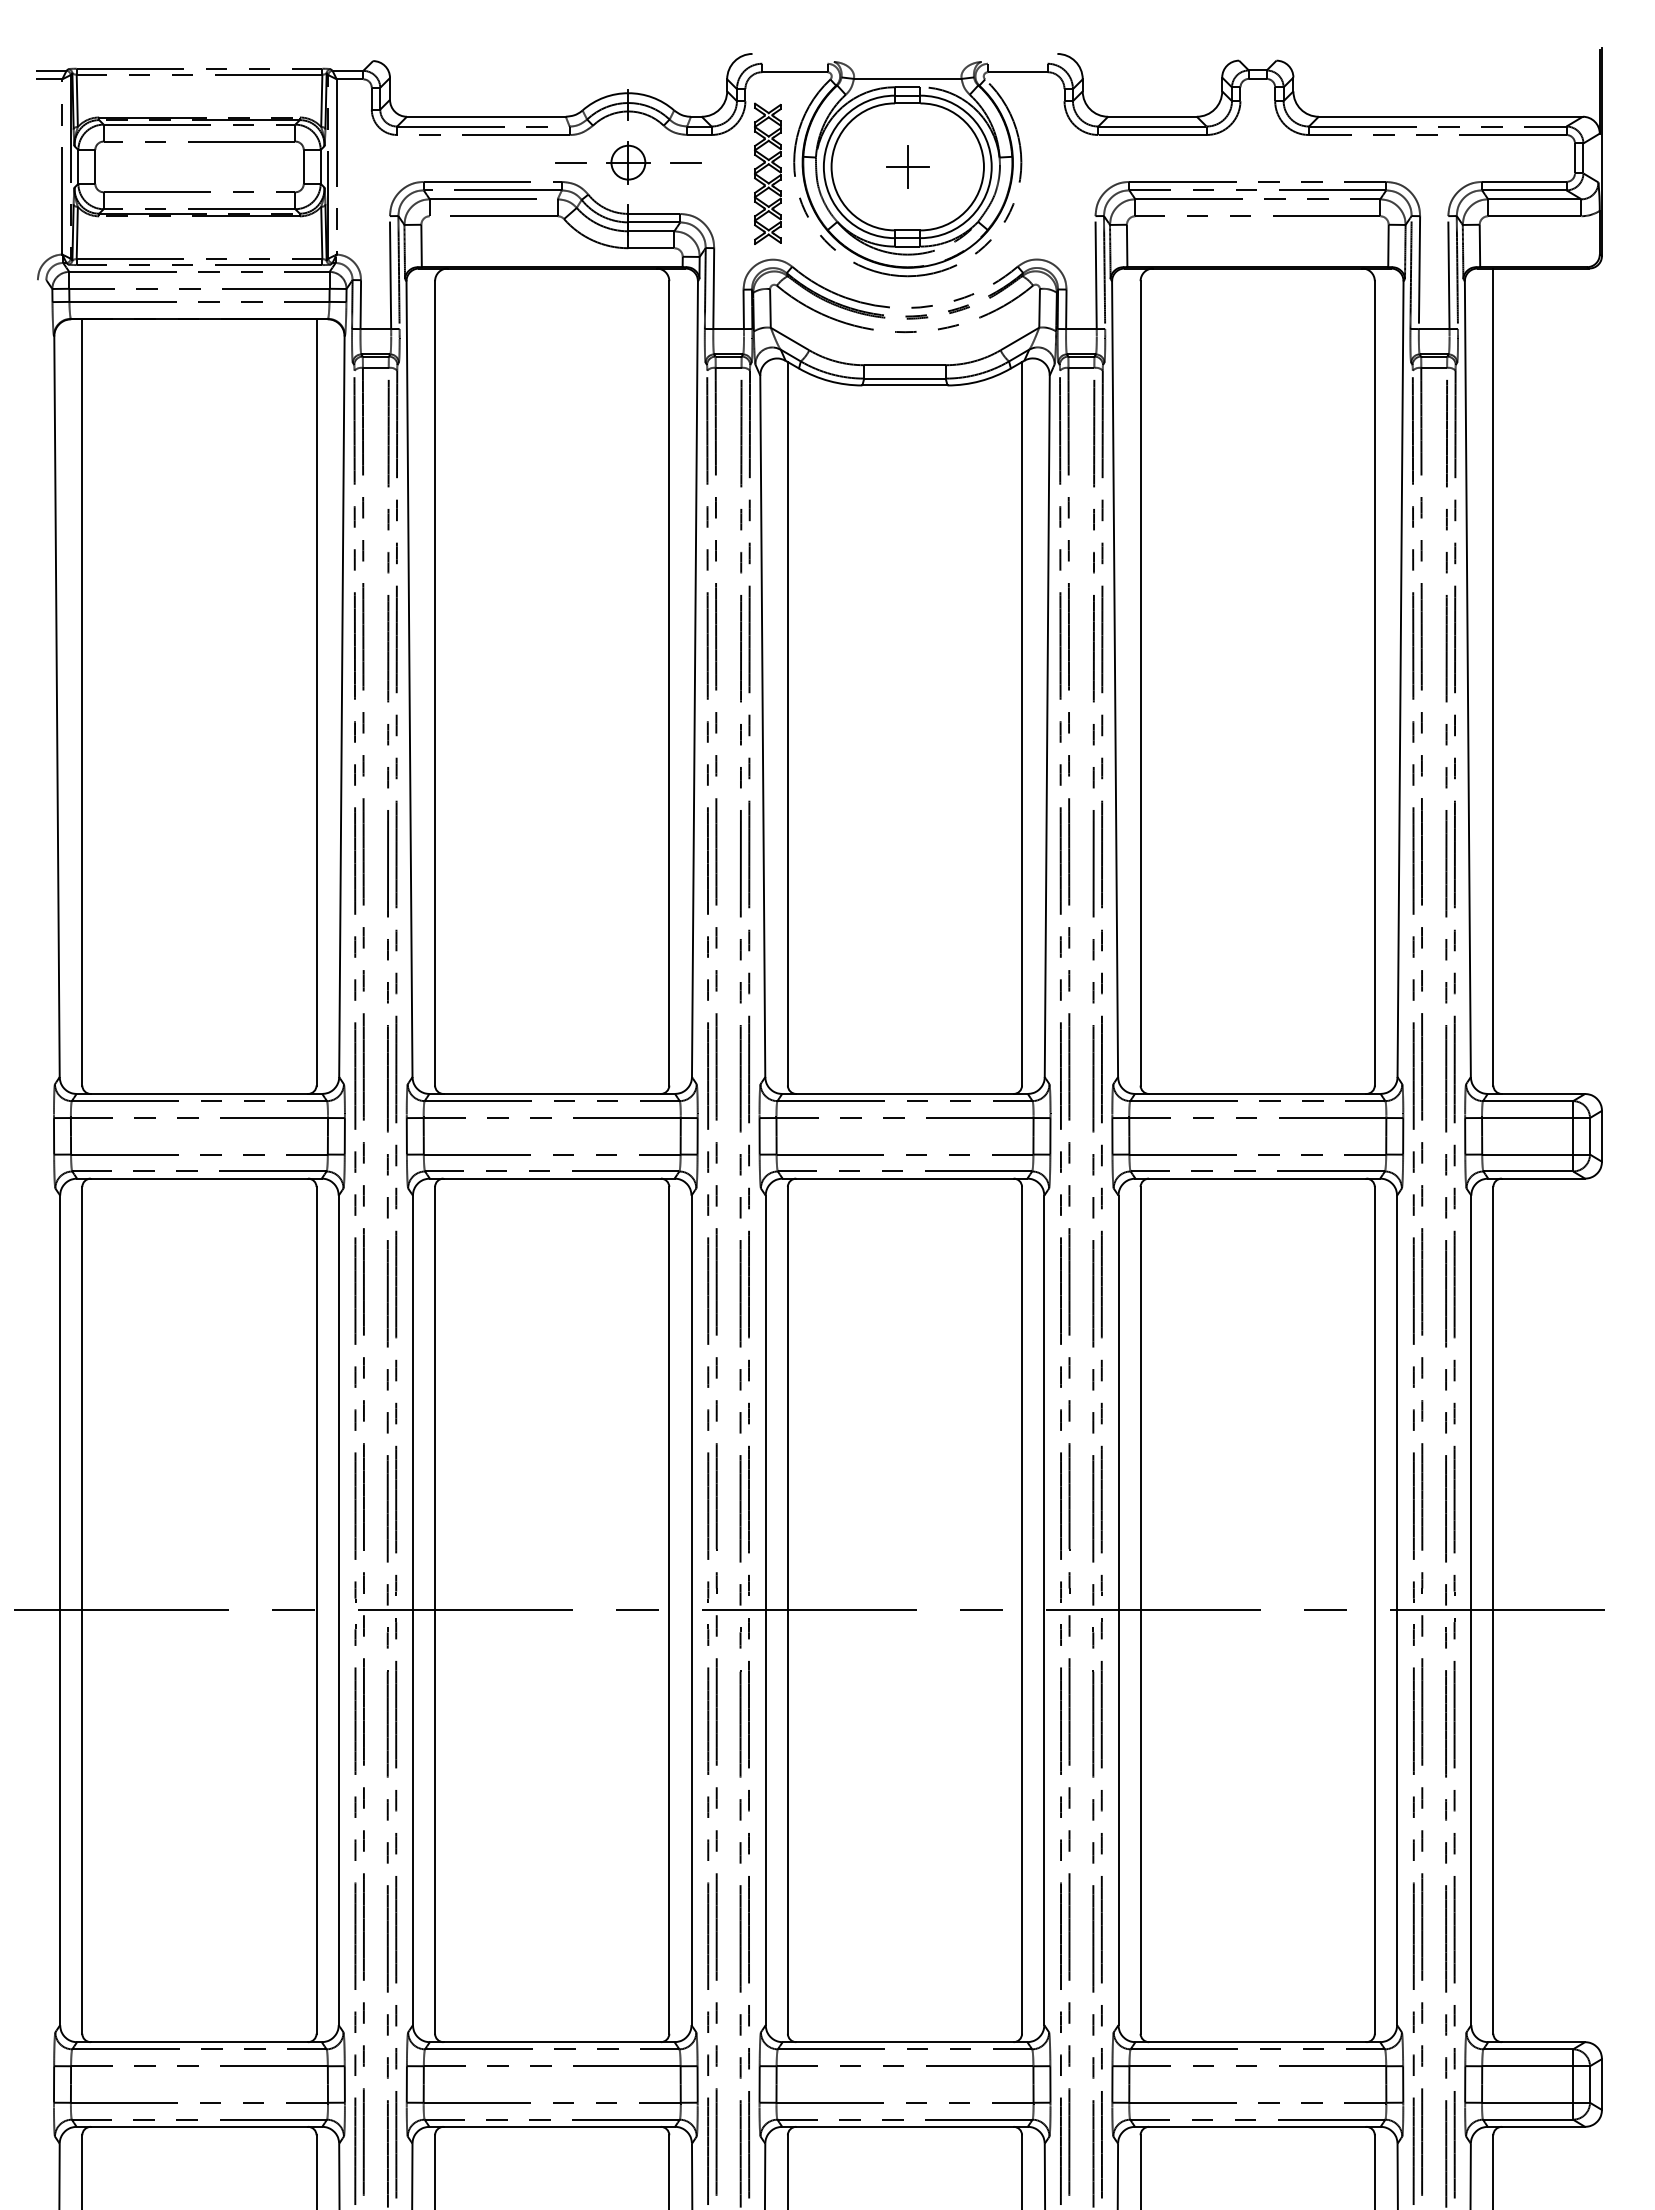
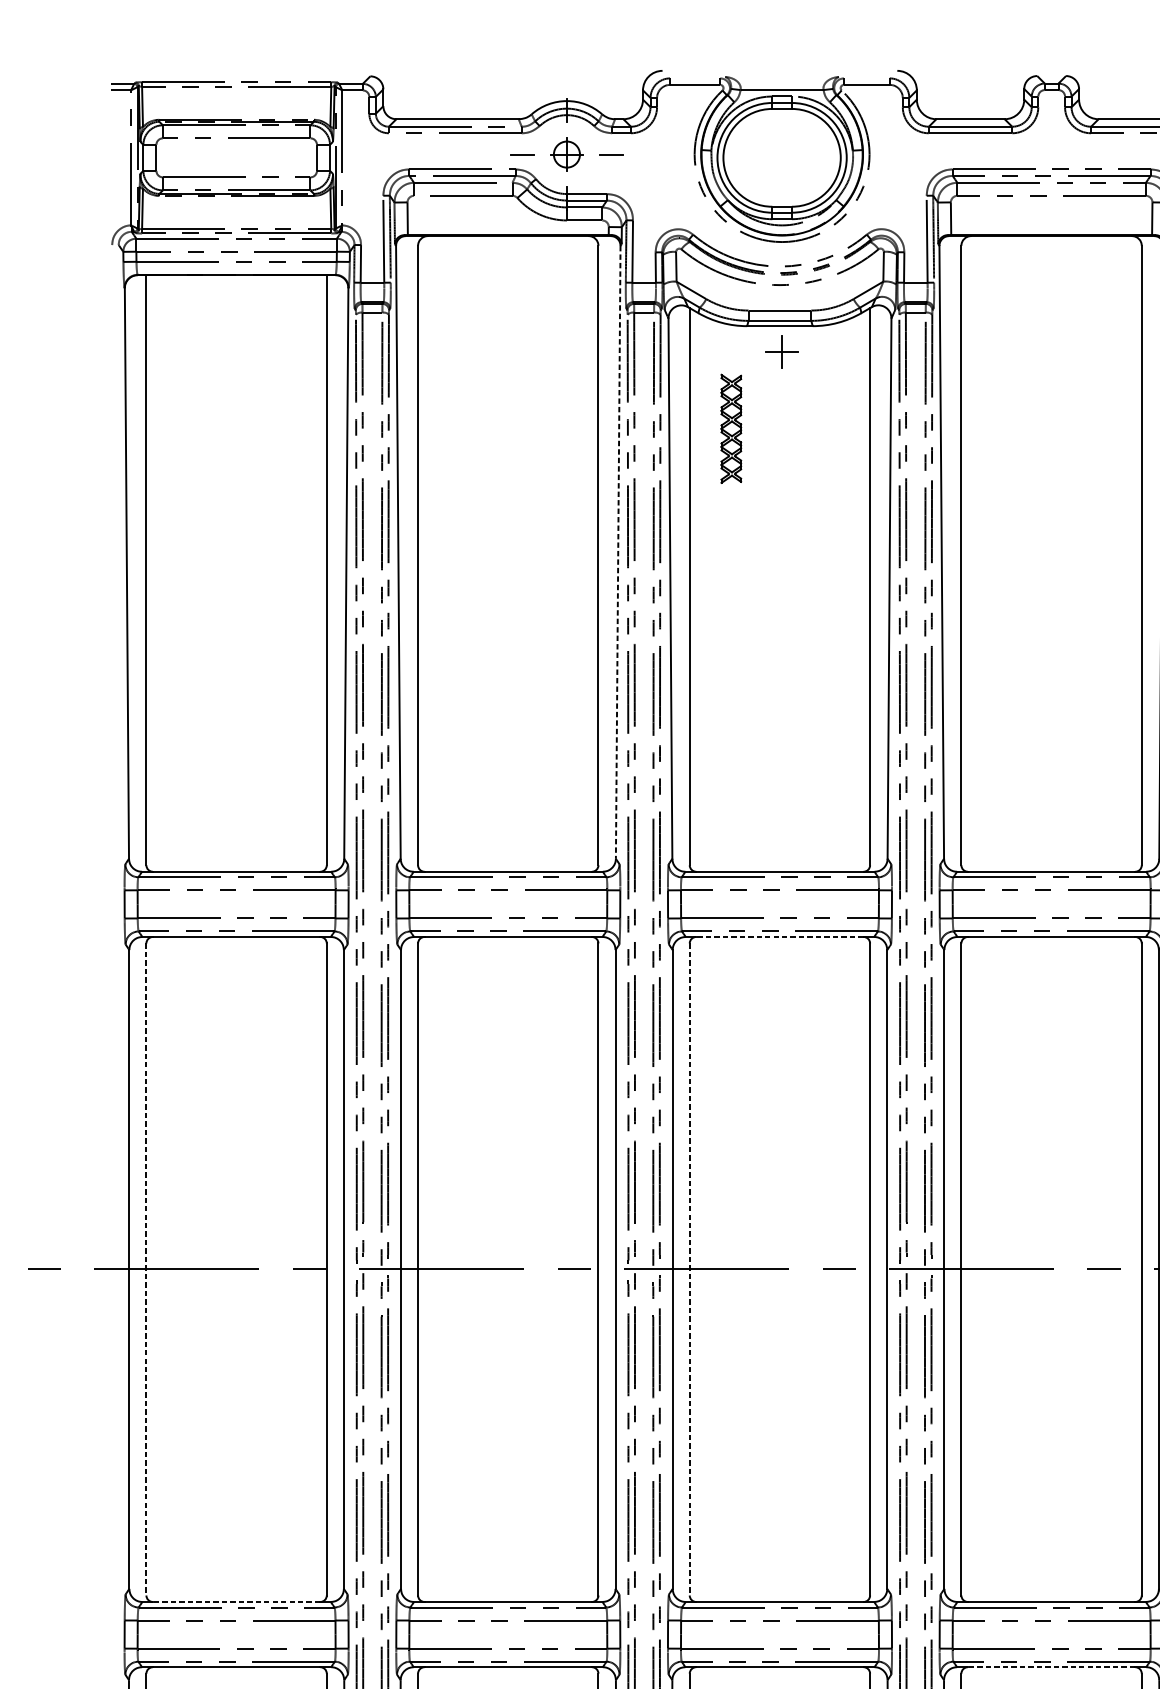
part: (907, 166) -> (781, 351), moved
part: (767, 173) -> (731, 428), moved
line: (694, 679) -> (617, 552), solid -> dashed
line: (904, 1178) -> (779, 936), solid -> dashed
line: (82, 1610) -> (146, 1269), solid -> dashed
line: (787, 1610) -> (689, 1269), solid -> dashed
line: (199, 2042) -> (236, 1602), solid -> dashed
line: (1257, 2126) -> (1051, 1666), solid -> dashed

